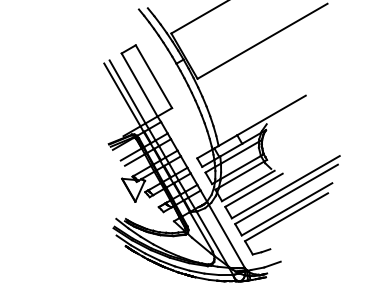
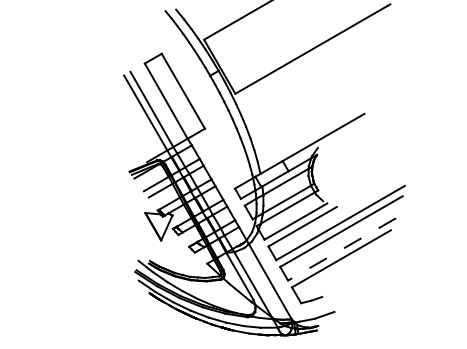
line: (286, 209) -> (341, 249), solid -> dashed

